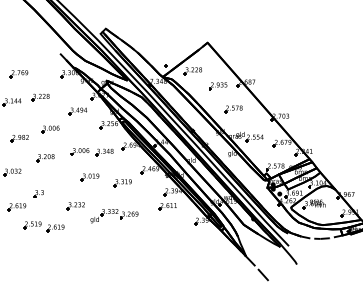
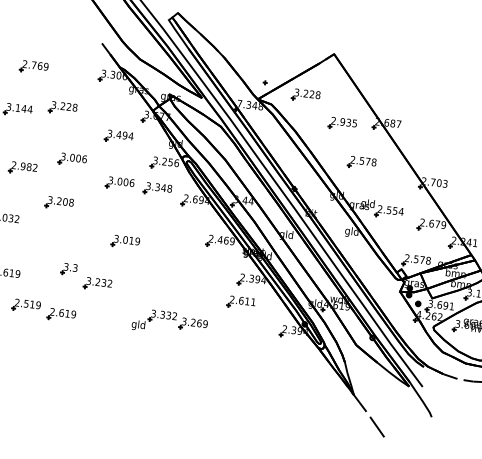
part: (91, 152) -> (137, 186), moved
part: (122, 183) -> (174, 257), removed
part: (38, 193) -> (68, 268), moved
part: (114, 216) -> (169, 323), moved

